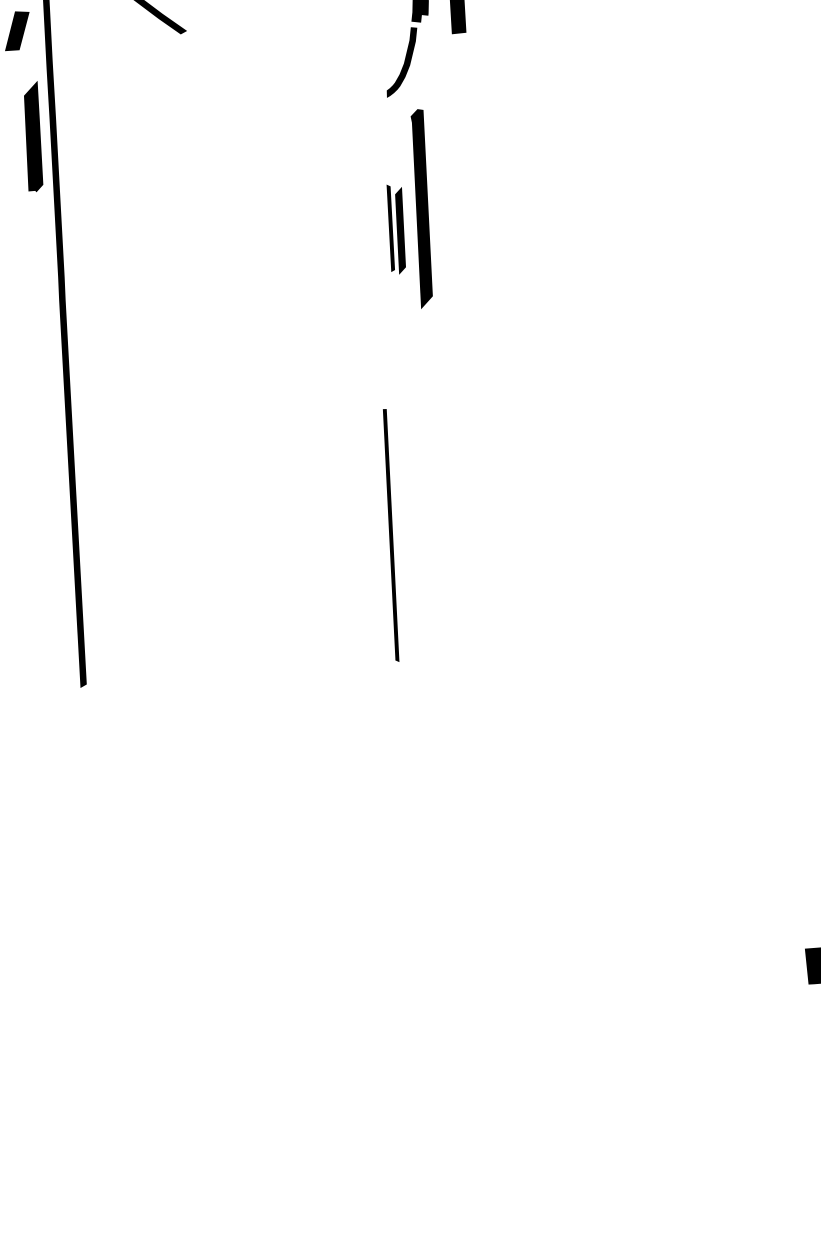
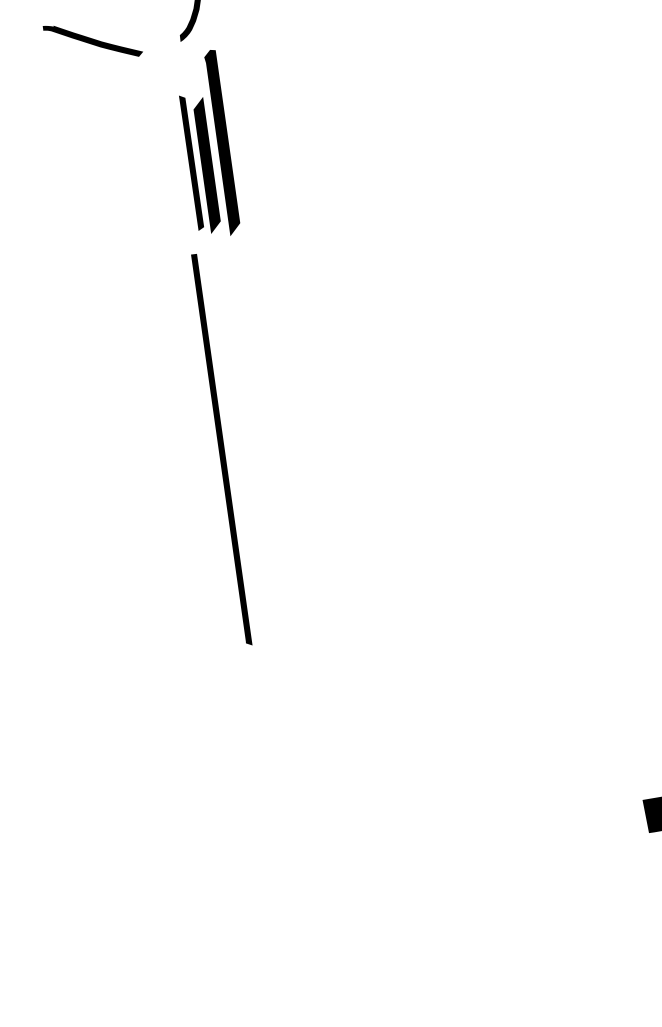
fill: (293, 88) -> (92, 41), added
part: (396, 229) -> (200, 163), size x1.67
part: (390, 535) -> (221, 449), size x1.67

